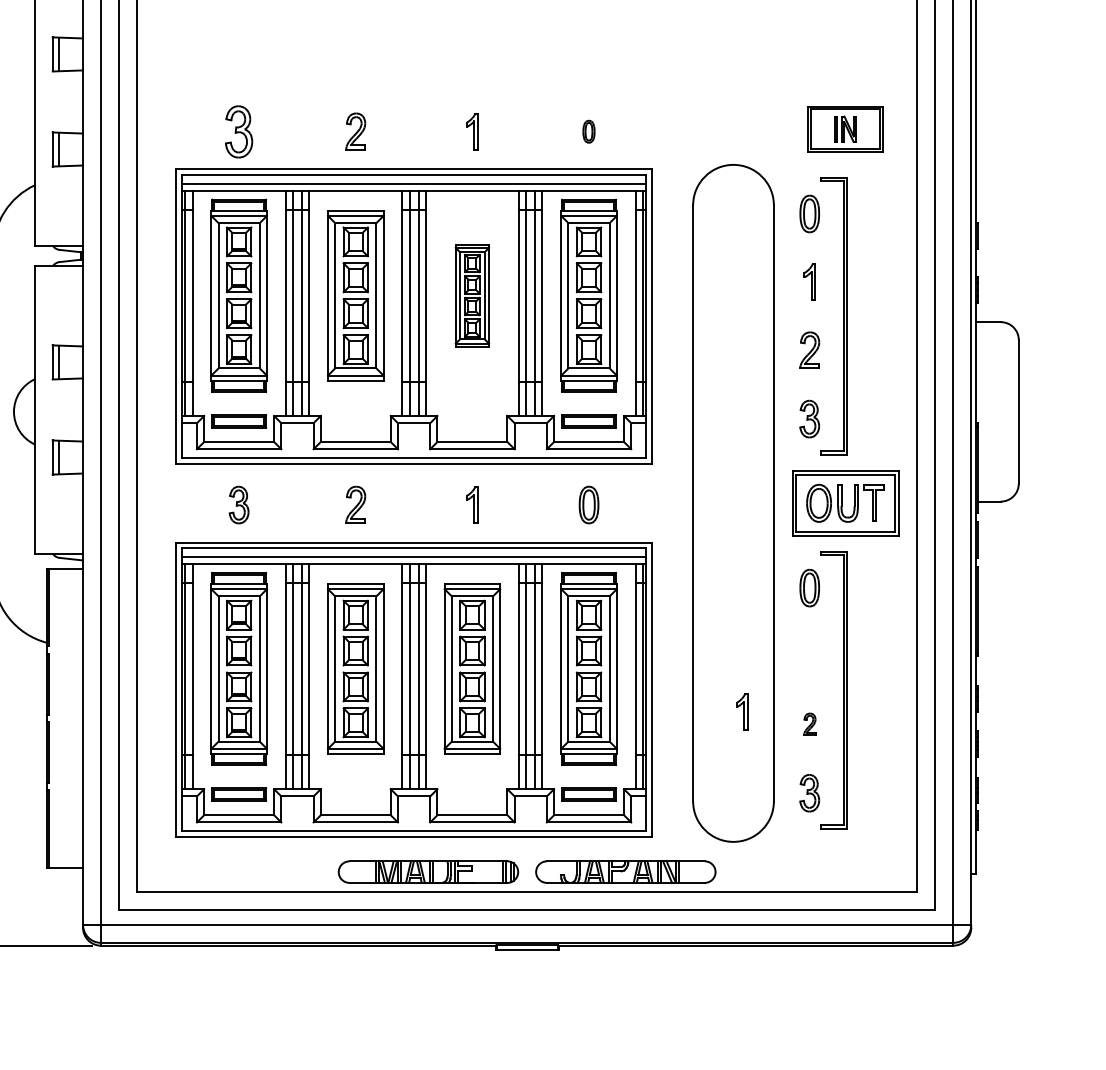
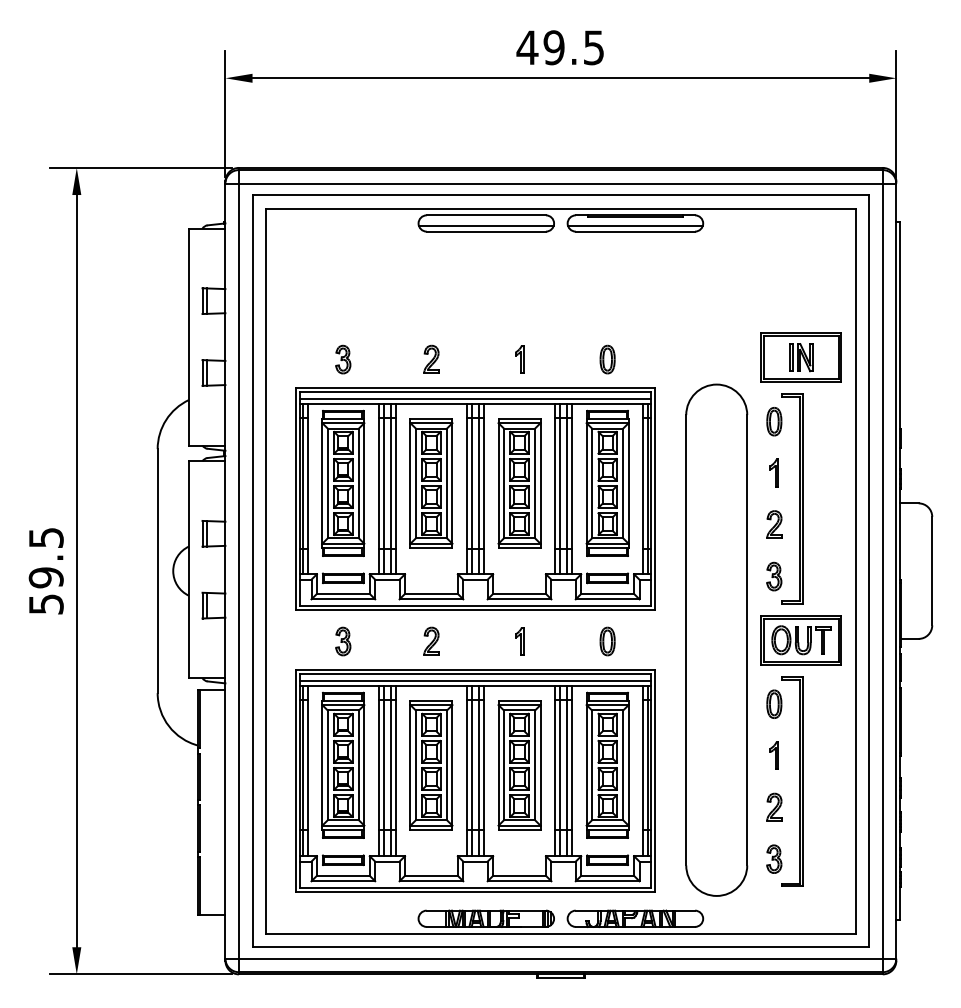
part: (844, 129) -> (800, 357), size x1.43
part: (239, 131) -> (343, 359), size x0.71
part: (588, 131) -> (607, 359), size x1.67
part: (472, 295) -> (519, 483), size x1.67
part: (741, 711) -> (773, 755), moved
part: (809, 723) -> (774, 806), size x1.67

